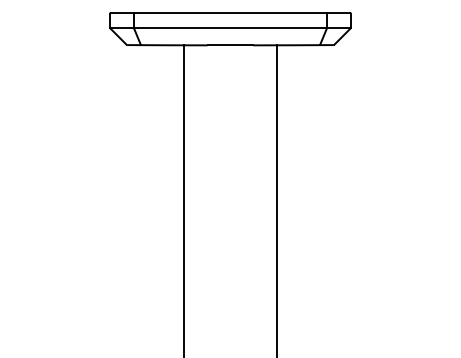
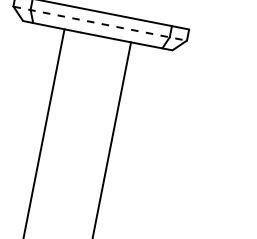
line: (230, 28) -> (100, 23), solid -> dashed

